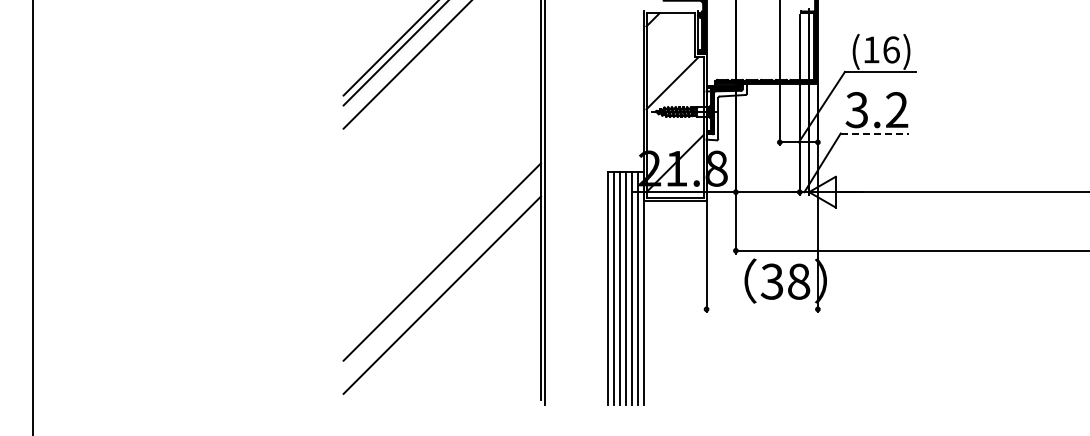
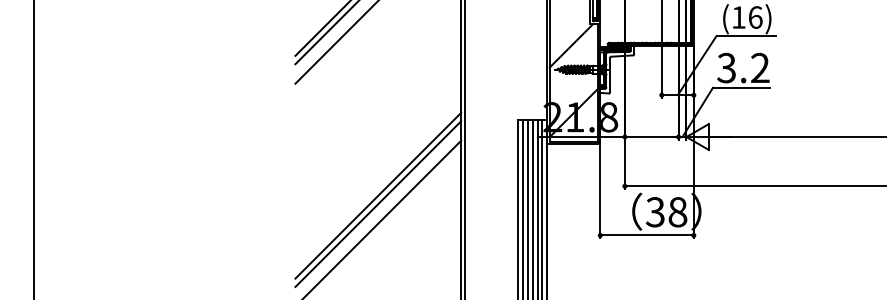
line: (875, 133) -> (742, 87), dashed -> solid
line: (442, 271) -> (378, 203), added
line: (761, 309) -> (646, 235), added

